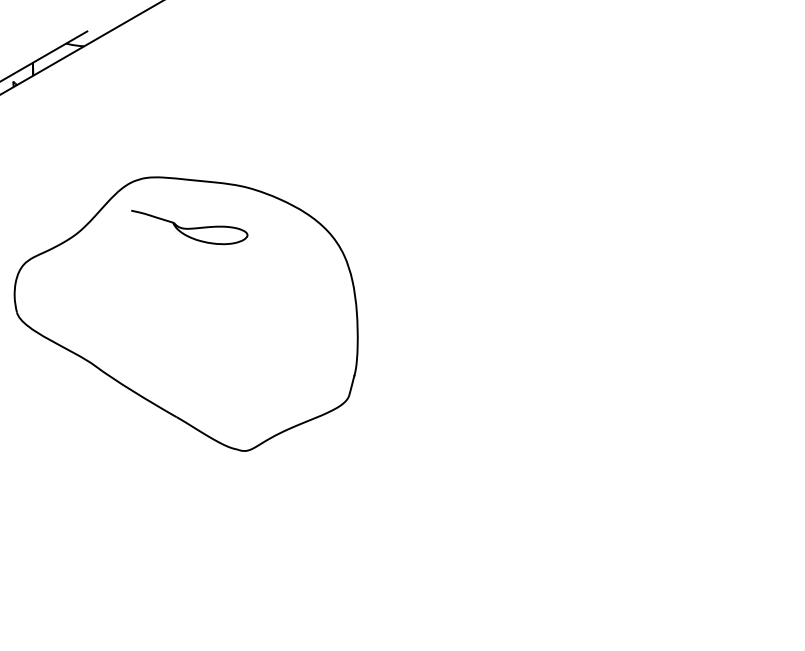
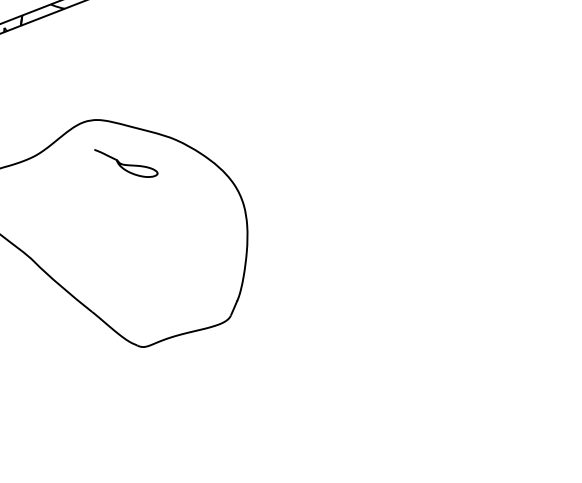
part: (190, 227) -> (126, 164), size x0.71

